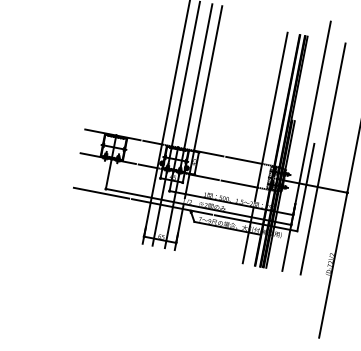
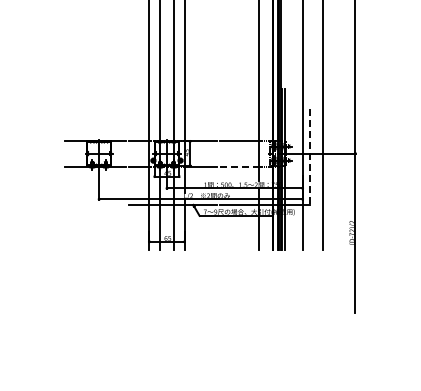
line: (239, 183) -> (239, 166), solid -> dashed
line: (305, 187) -> (310, 156), solid -> dashed
line: (101, 193) -> (95, 204), removed

